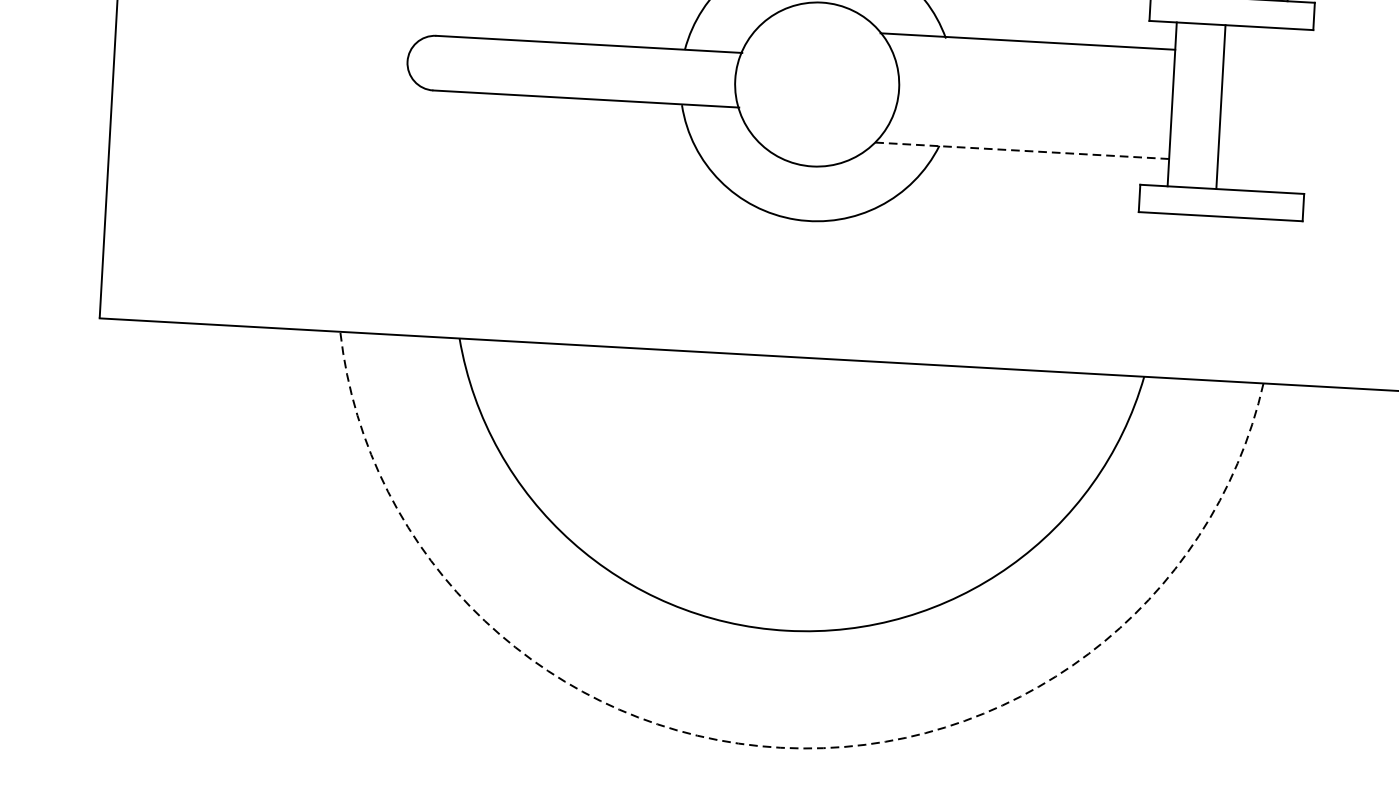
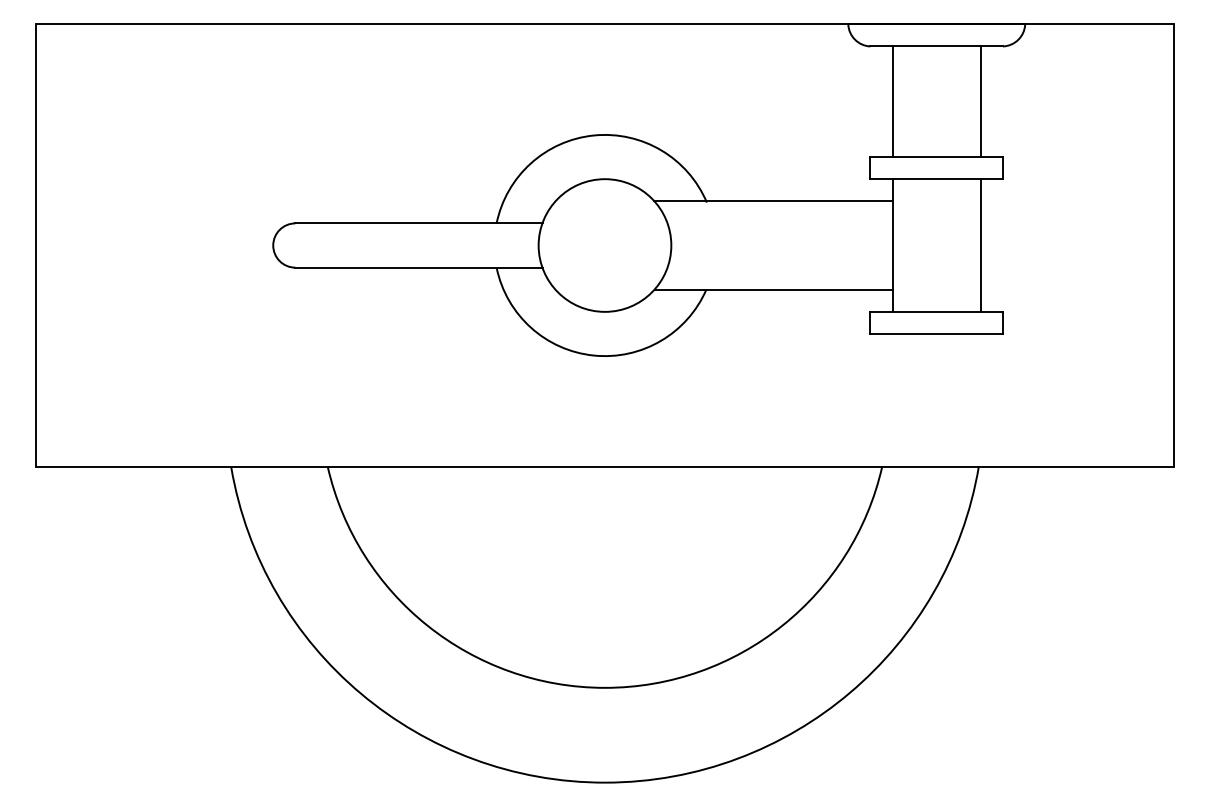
line: (1220, 107) -> (980, 245), moved
line: (1022, 150) -> (773, 289), dashed -> solid
arc: (780, 747) -> (605, 782), dashed -> solid

